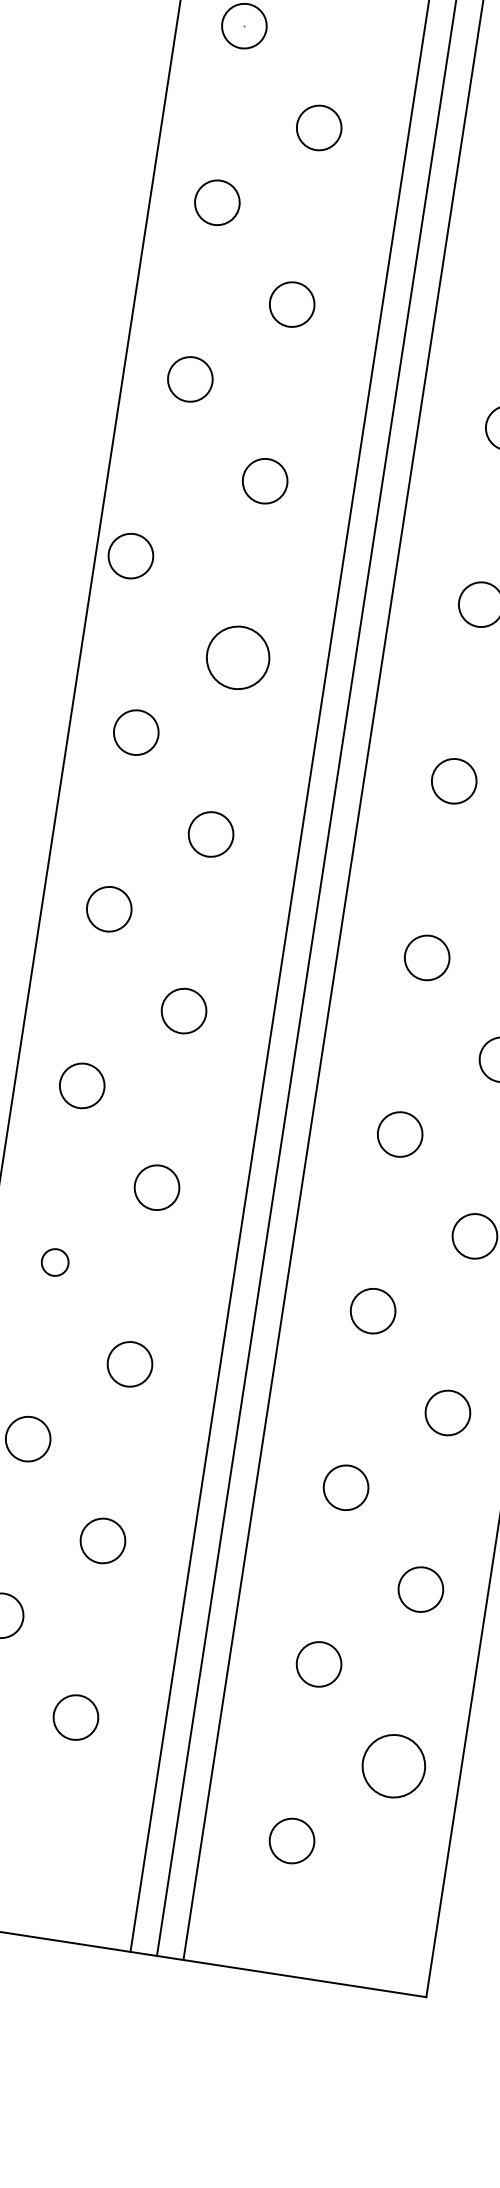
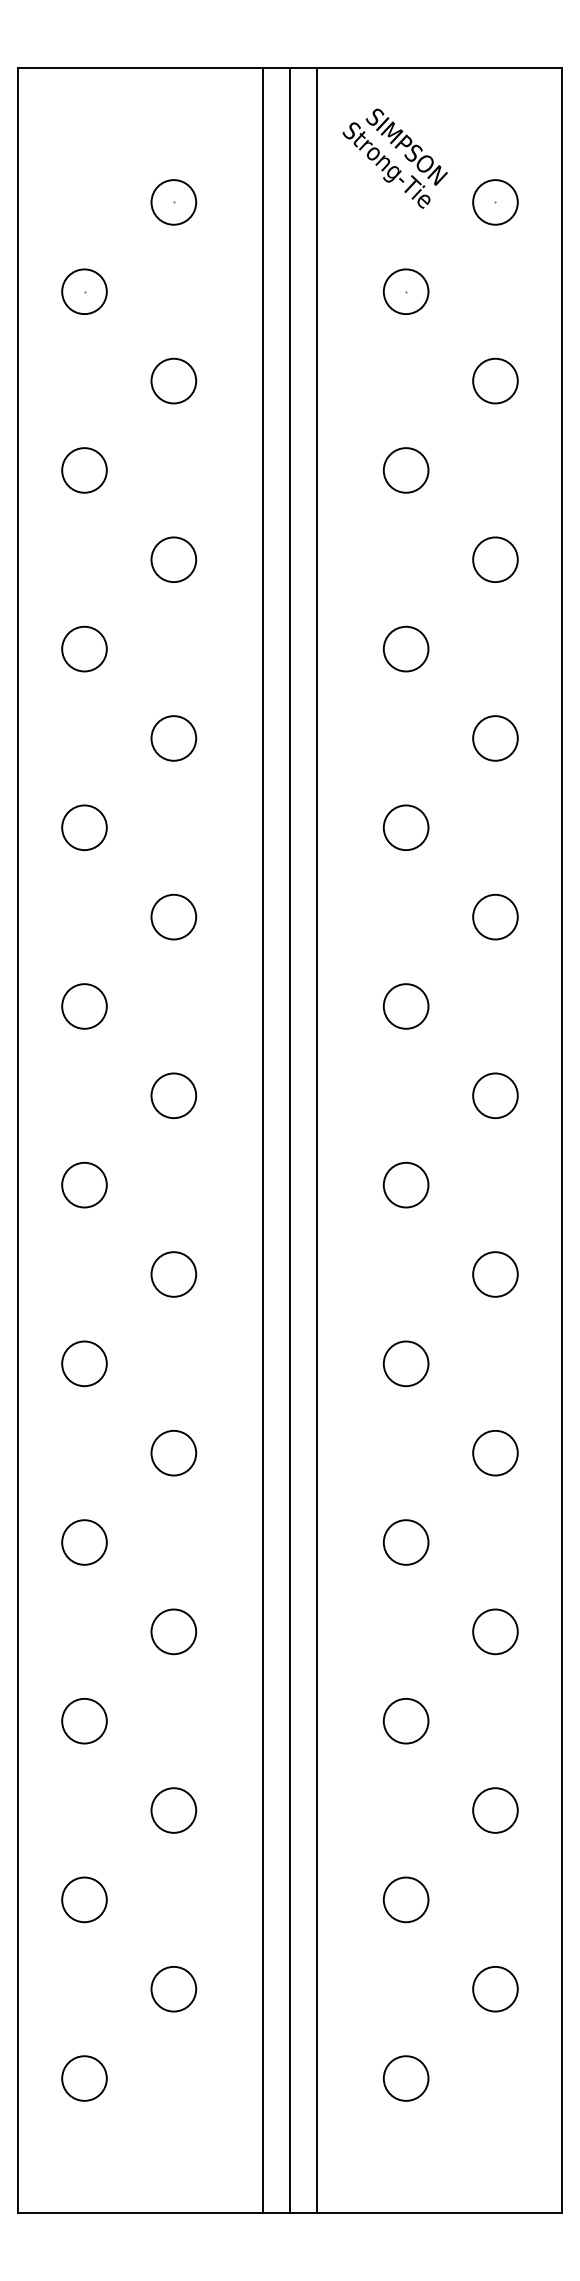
circle: (130, 555) -> (84, 827), moved
circle: (237, 657) -> (173, 916), size x0.71
circle: (55, 1262) -> (84, 1542), size x1.67
circle: (394, 1765) -> (495, 1988), size x0.71

